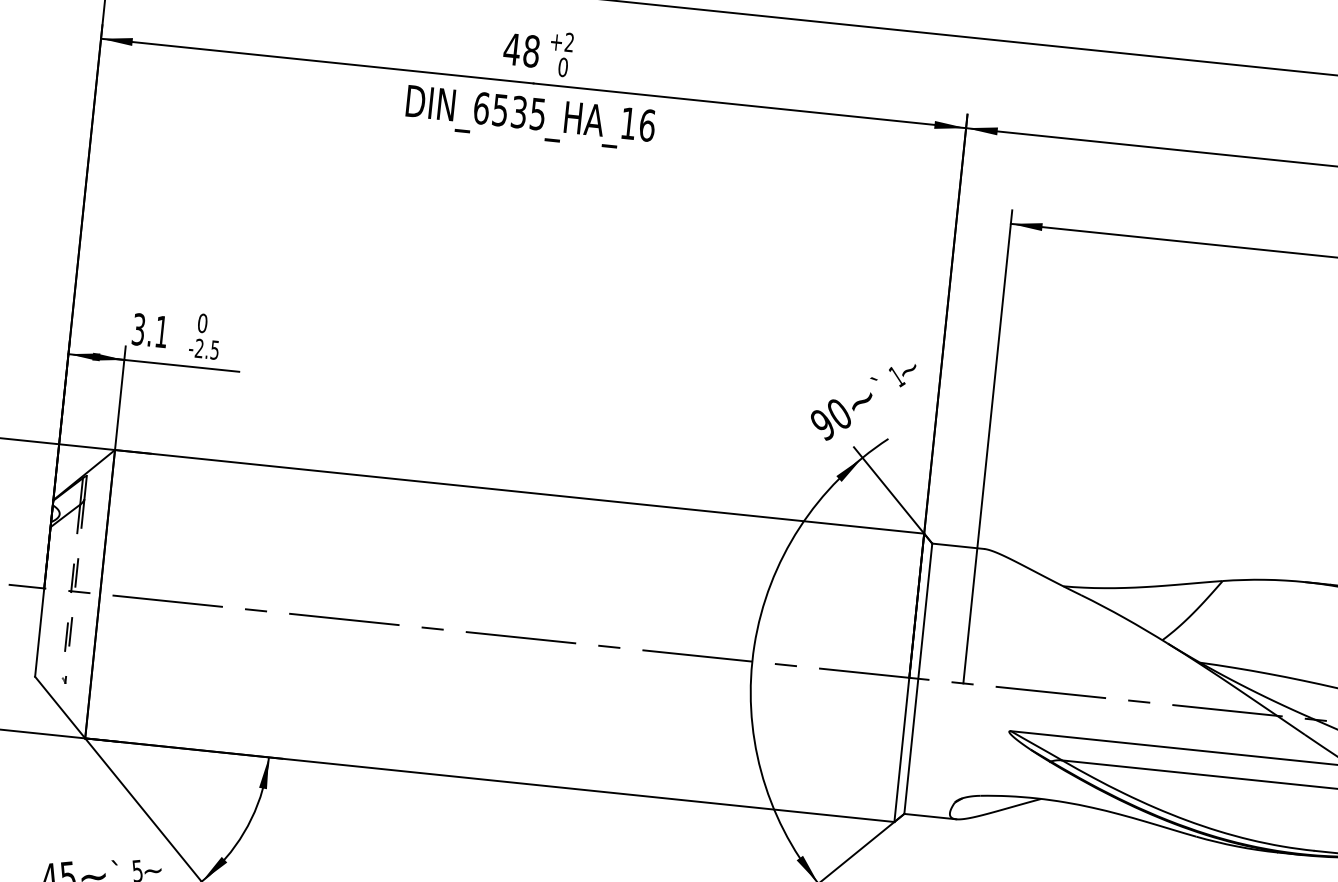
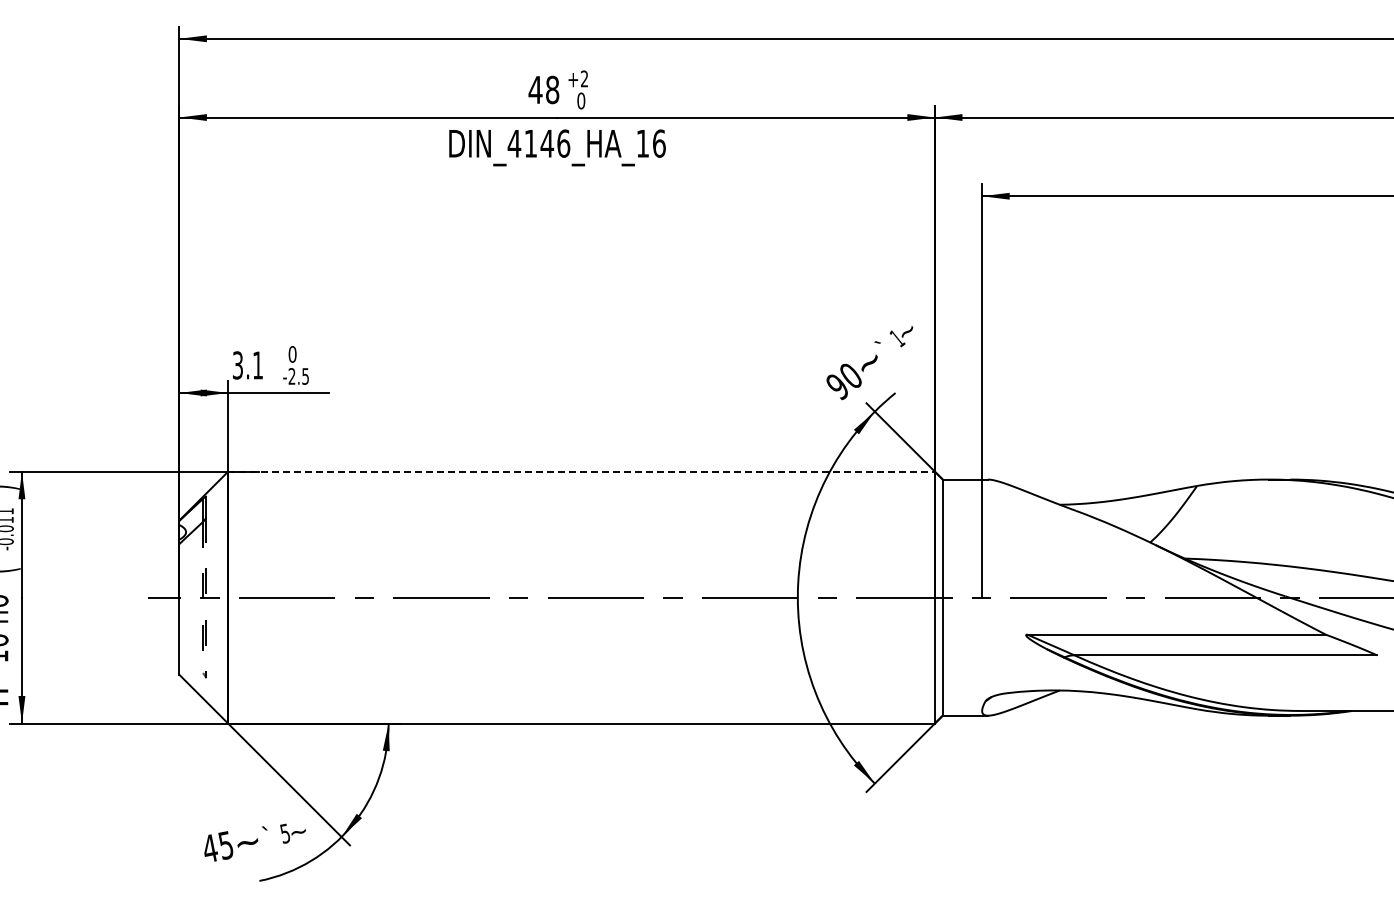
text: (509, 110) -> (538, 143), DIN_6535_HA_16 -> DIN_4146_HA_16
line: (520, 491) -> (582, 471), solid -> dashed

